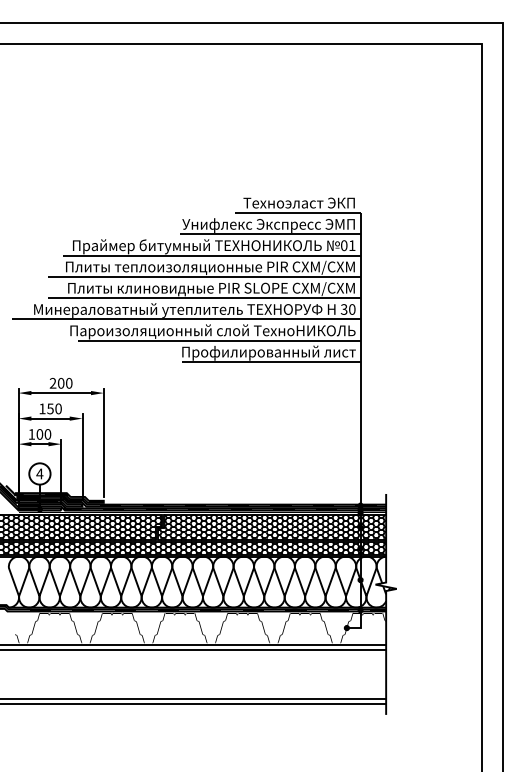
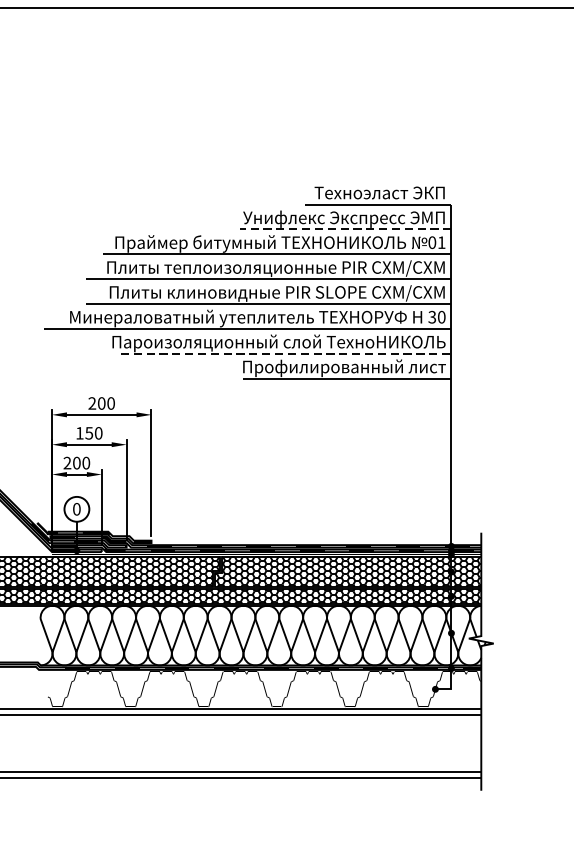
line: (269, 234) -> (345, 229), solid -> dashed
line: (219, 340) -> (286, 353), solid -> dashed
text: (31, 434) -> (67, 463), 100 -> 200
text: (39, 473) -> (76, 508), 4 -> 0

